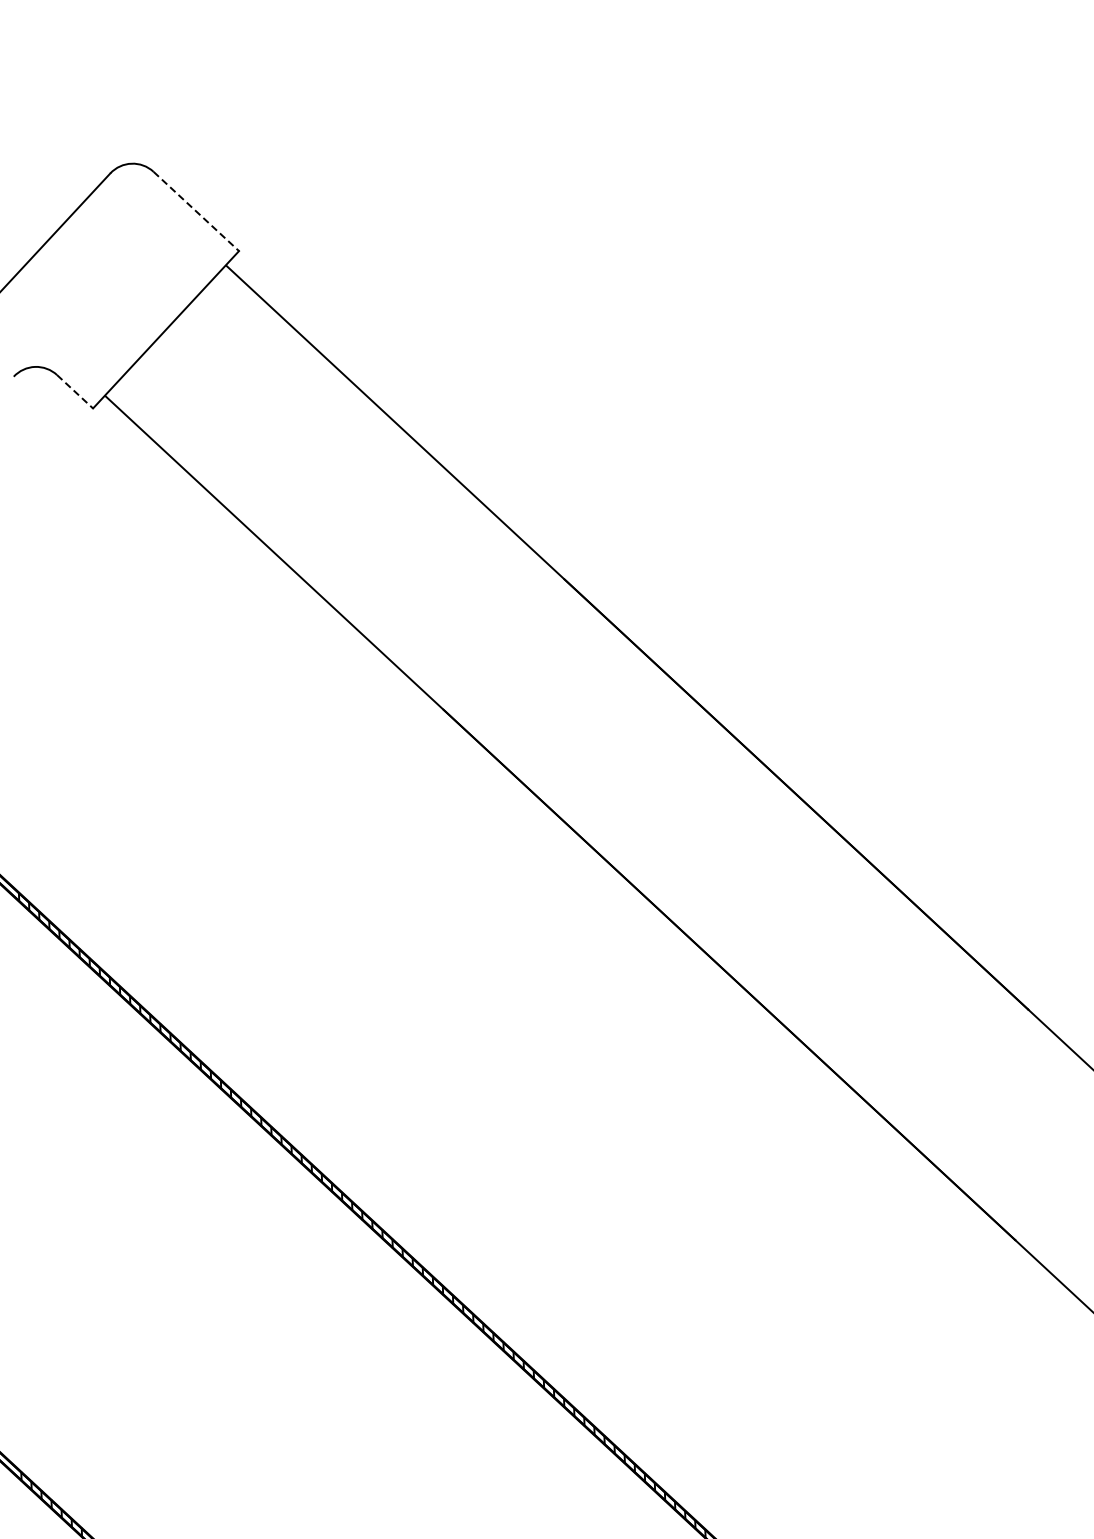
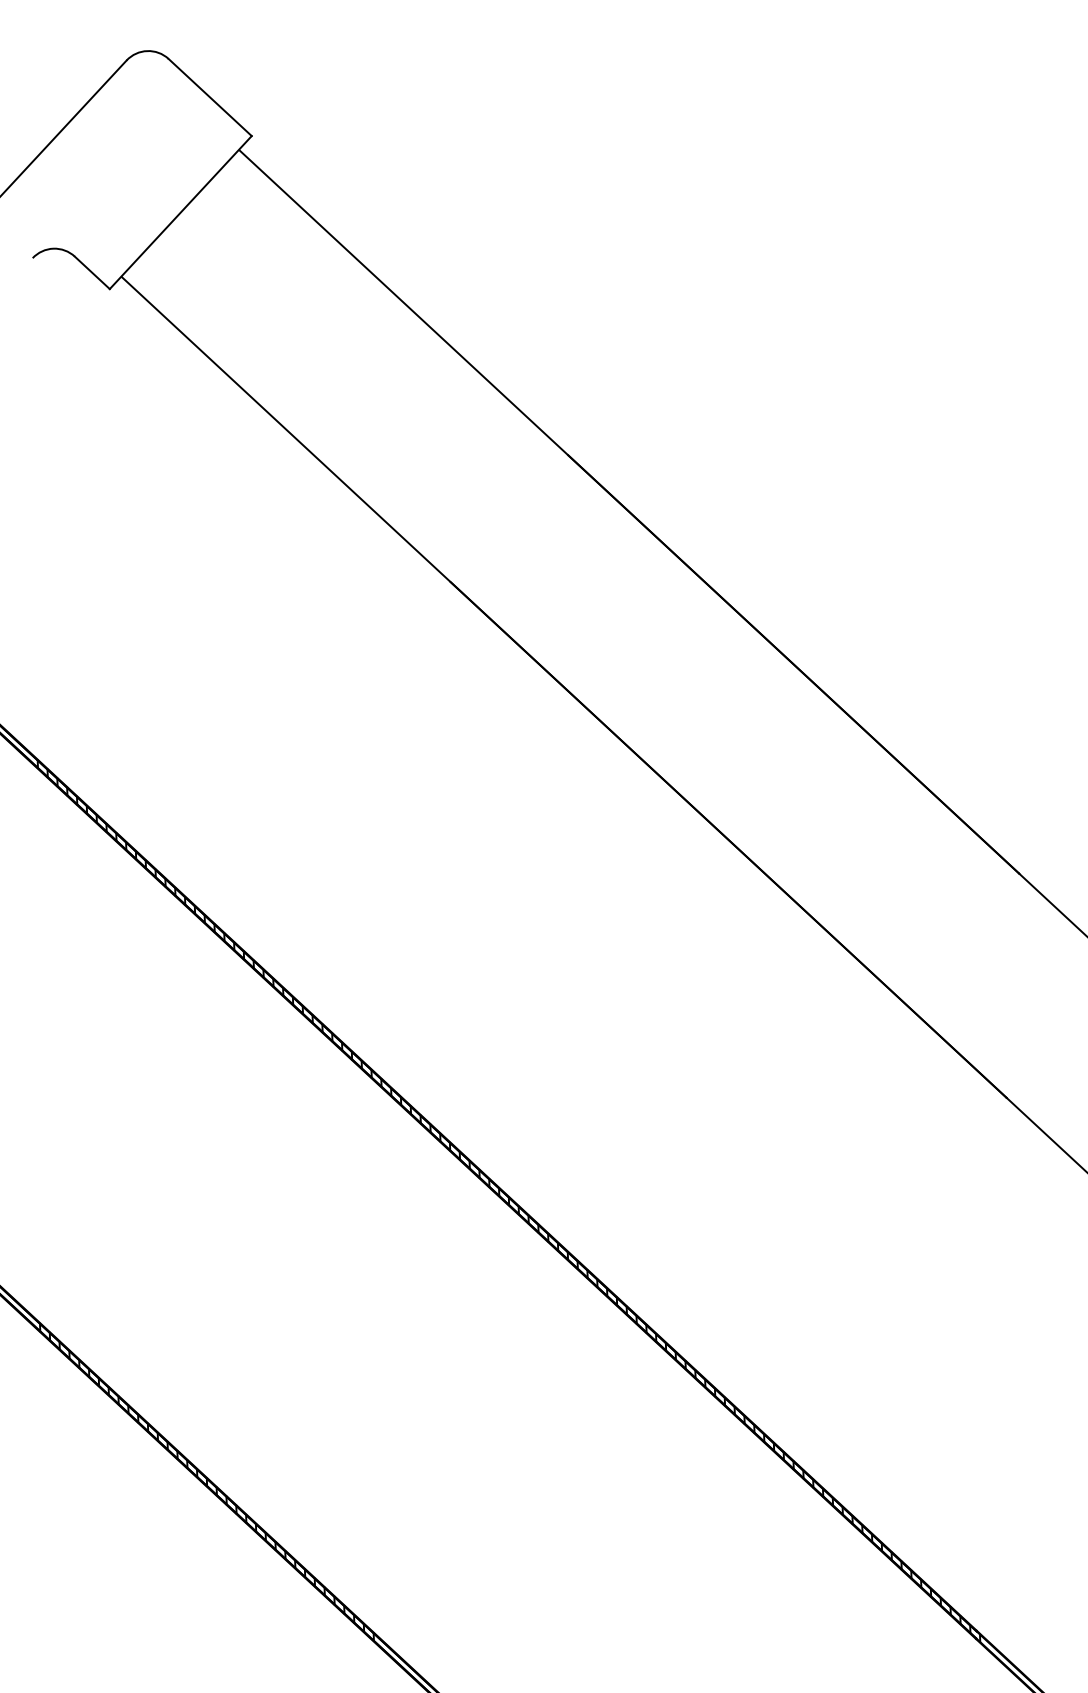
line: (196, 211) -> (210, 97), dashed -> solid
line: (75, 391) -> (92, 272), dashed -> solid

